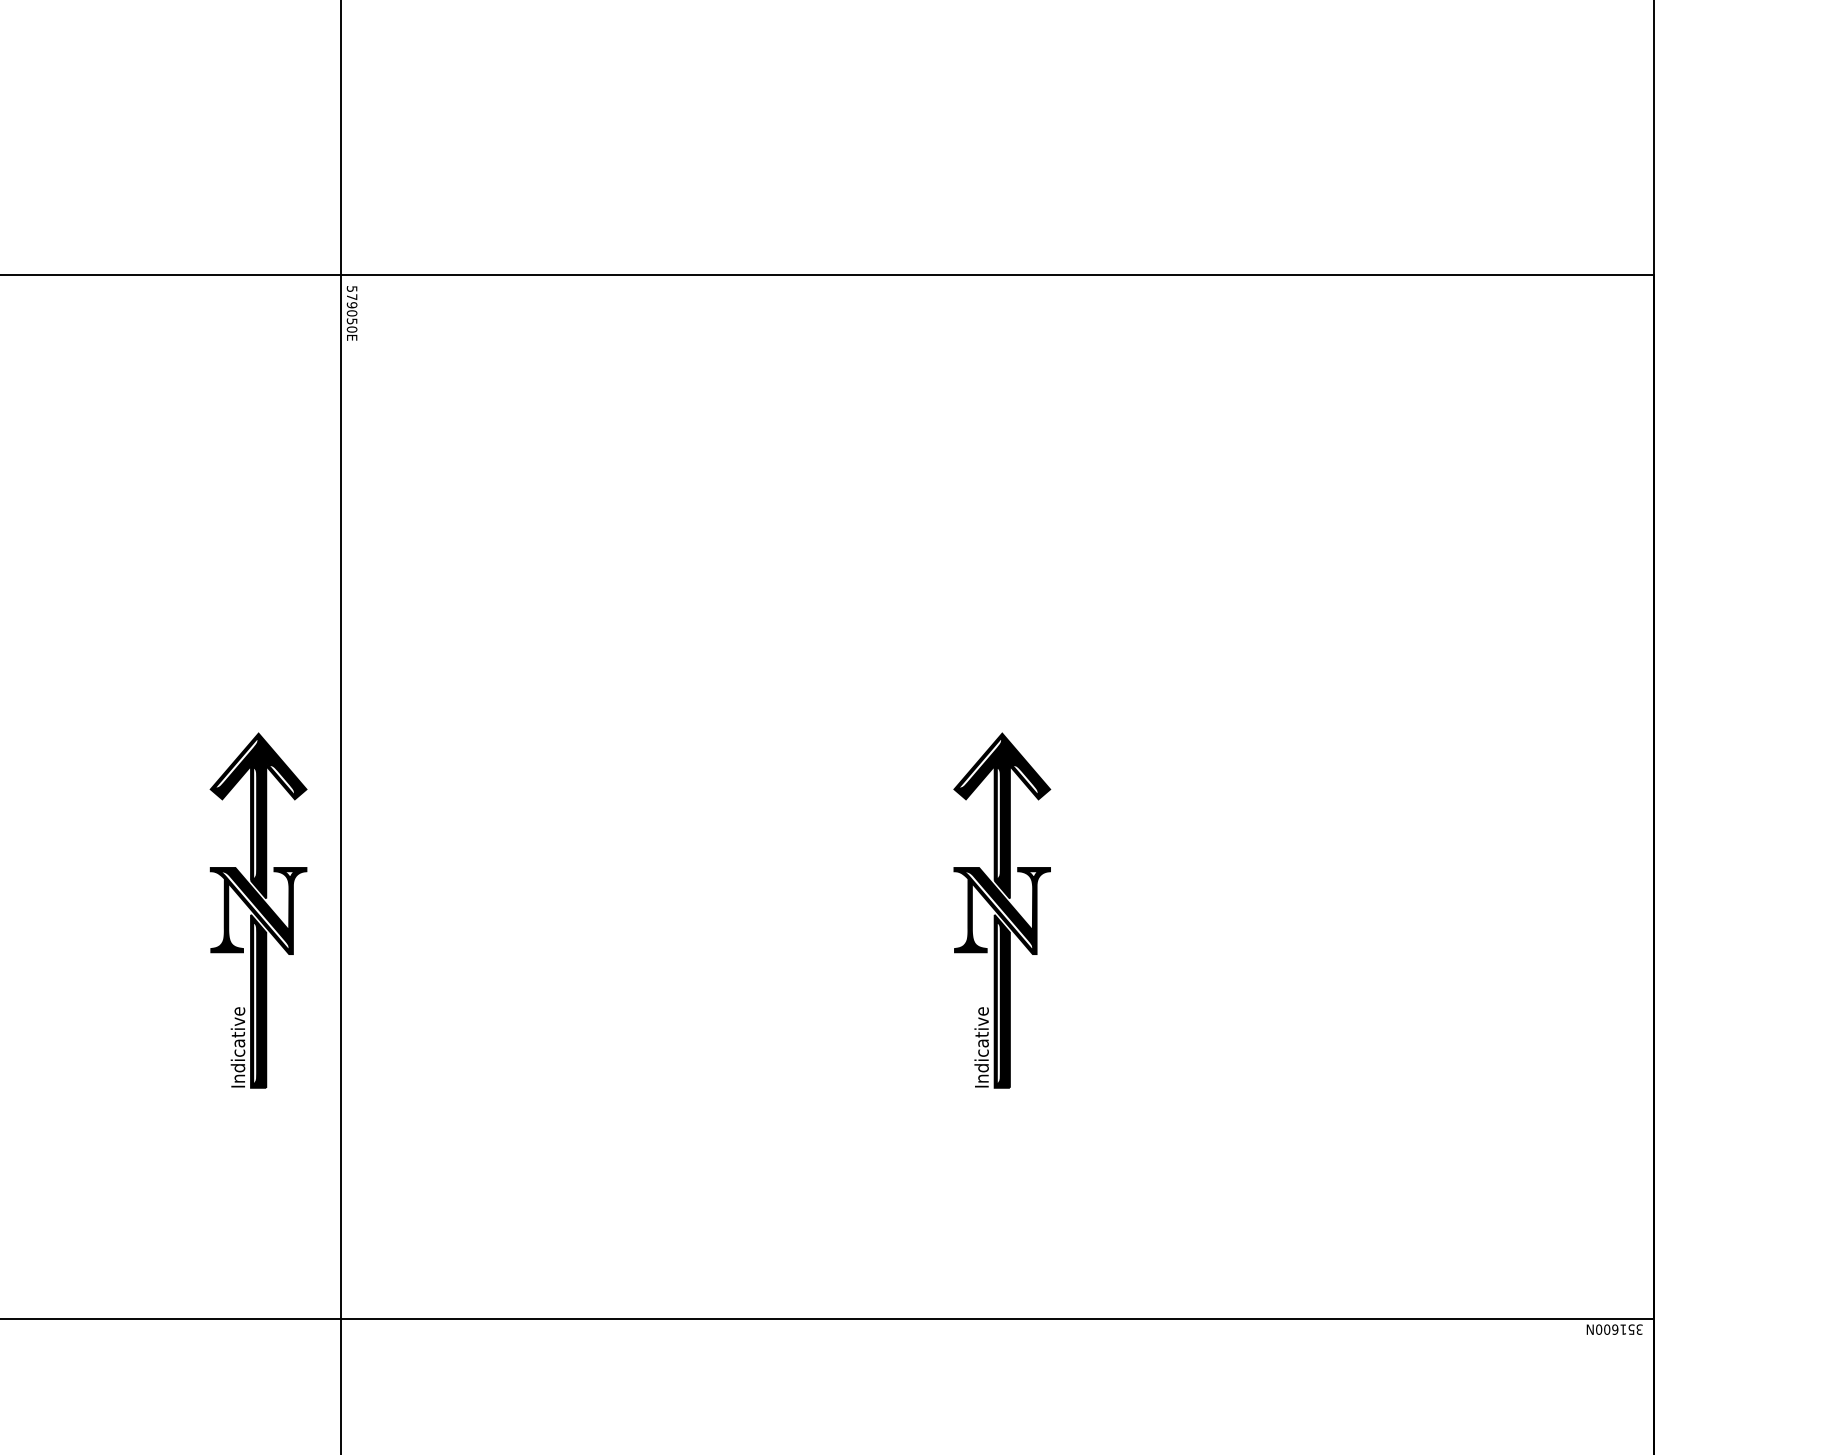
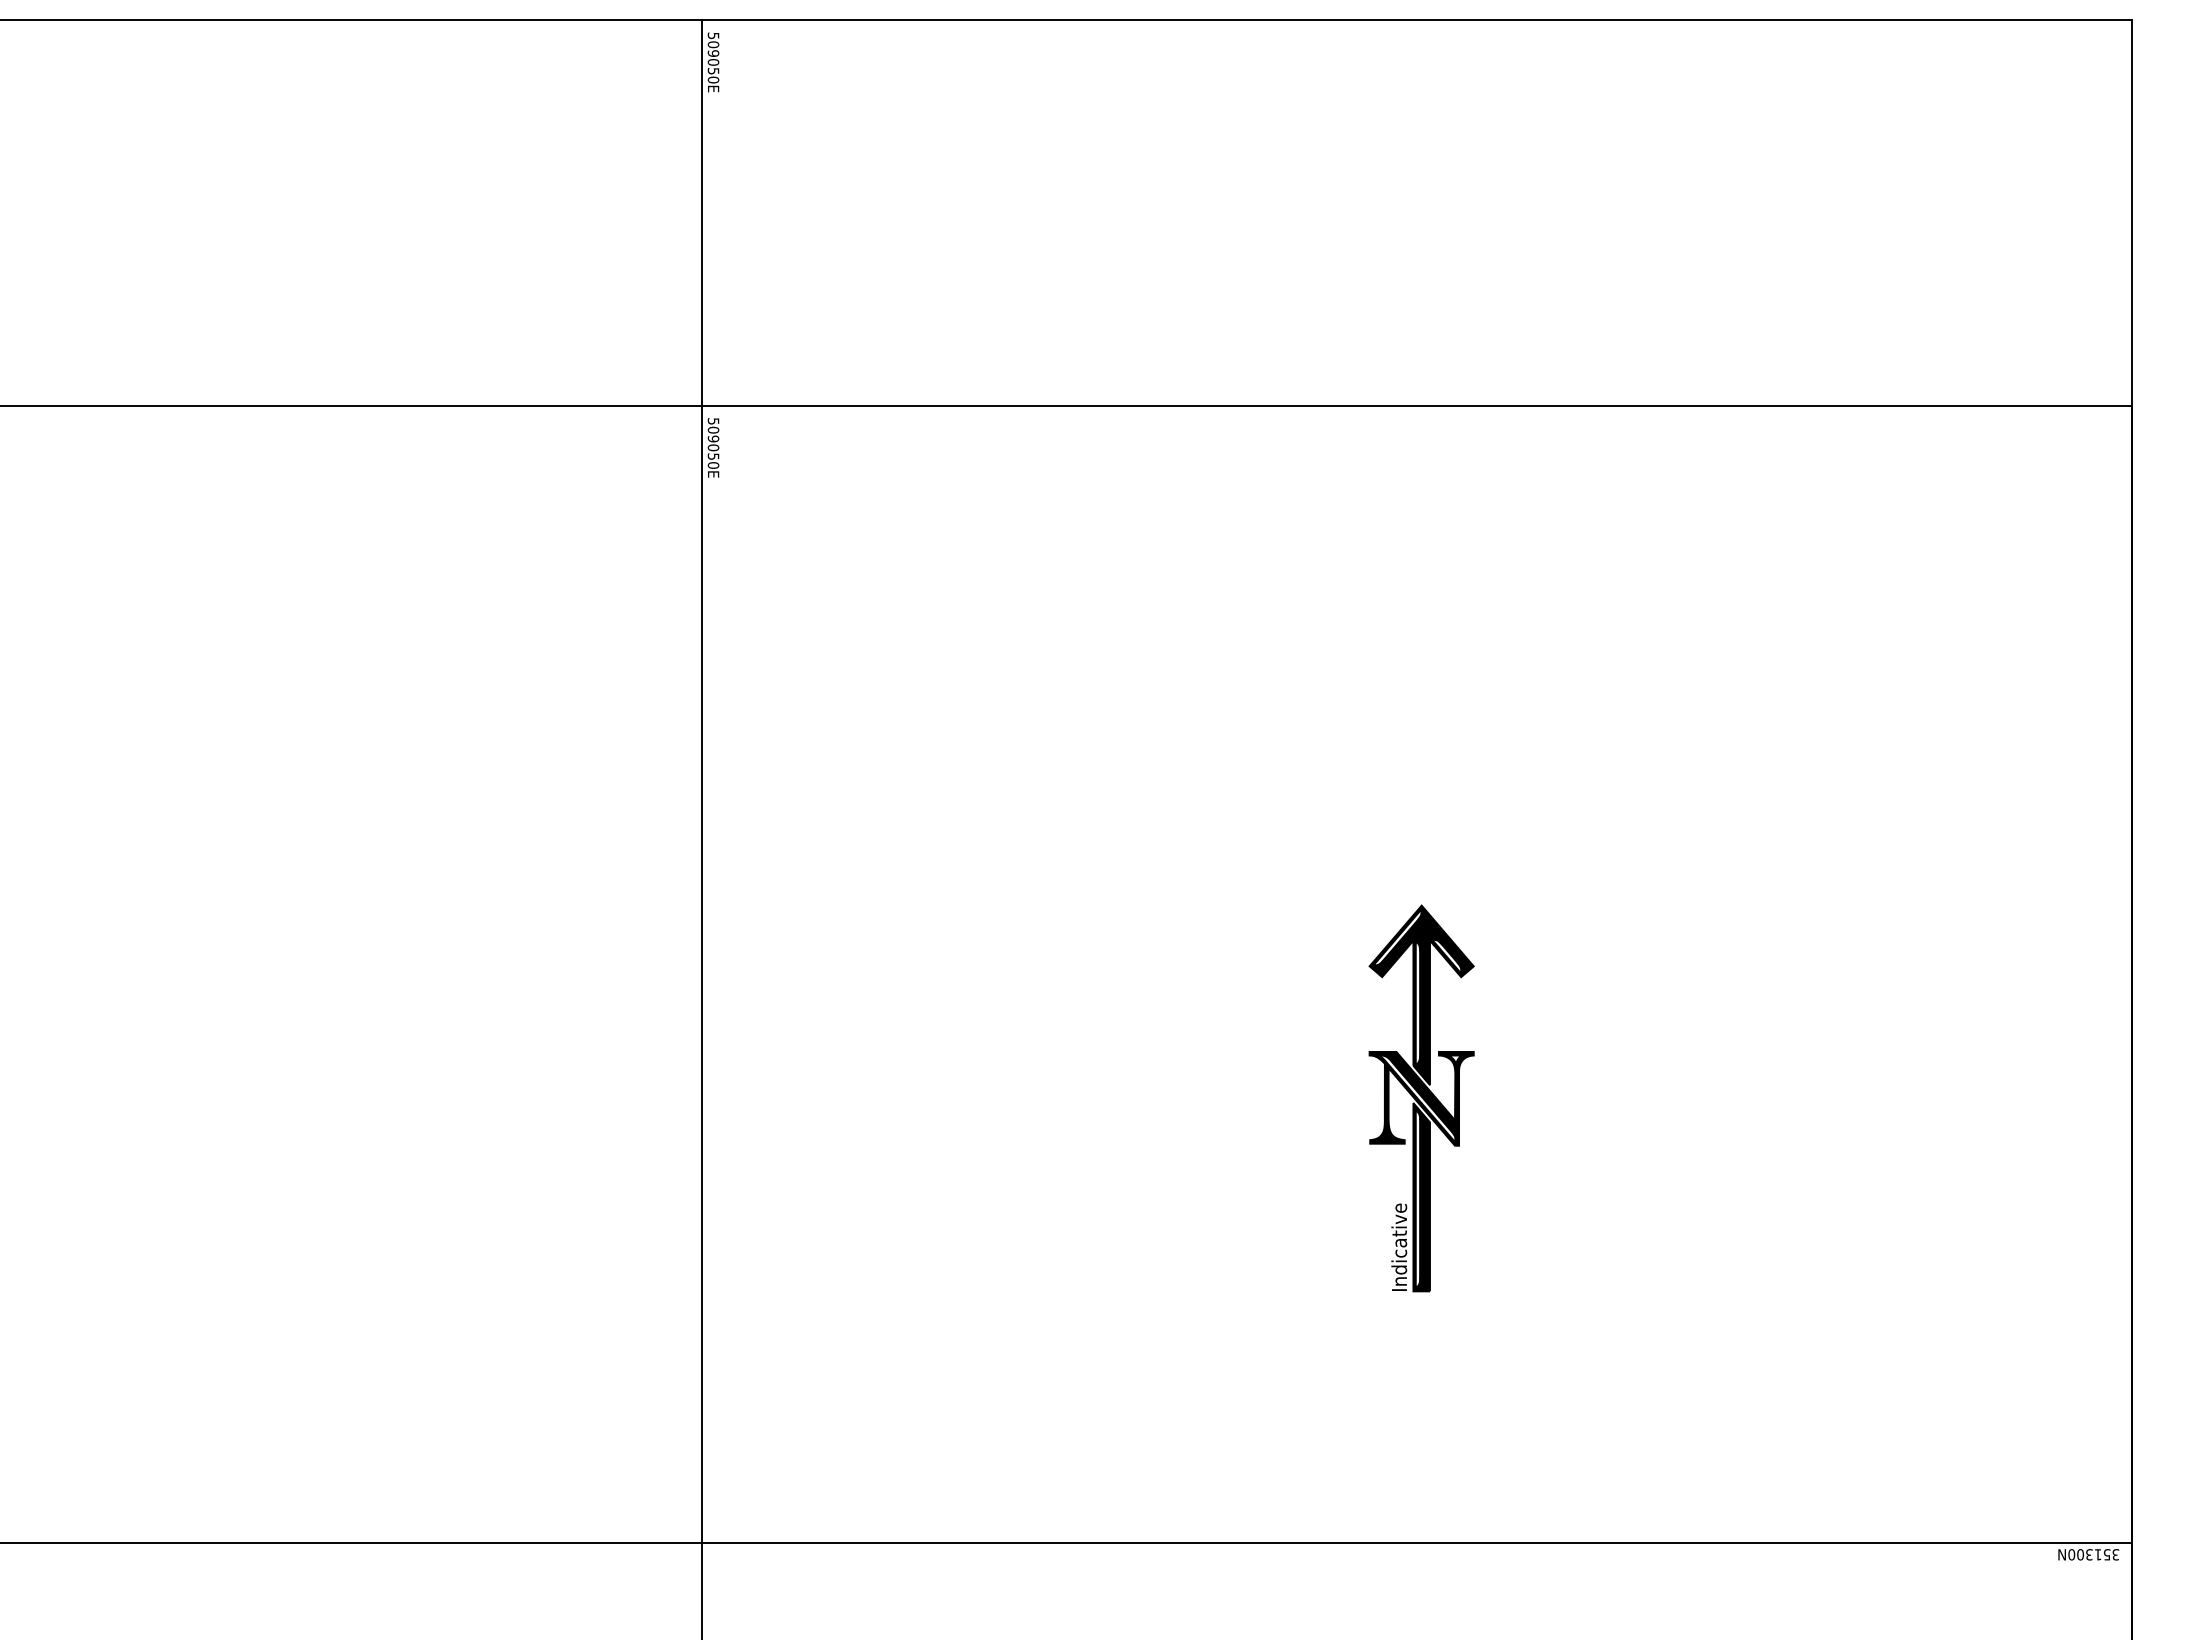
text: (352, 296) -> (713, 429), 579050E -> 509050E
part: (258, 910) -> (611, 1098), removed
text: (1615, 1329) -> (2089, 1554), 351600N -> 351300N

